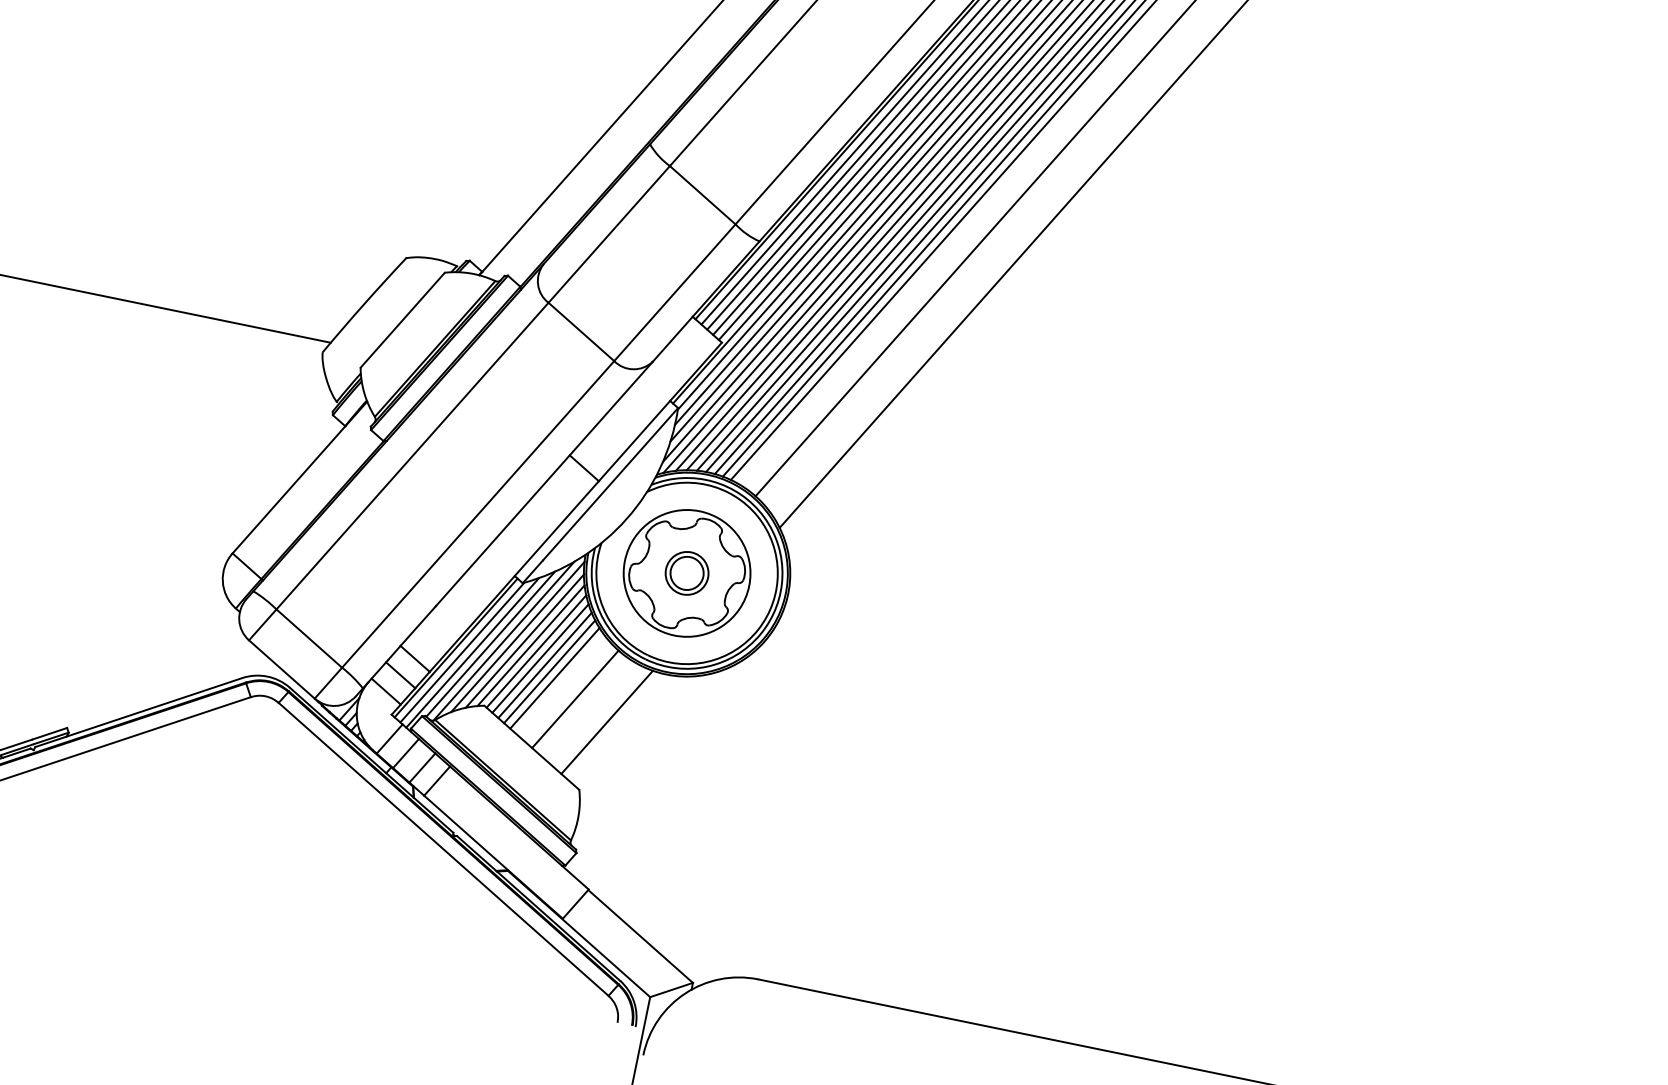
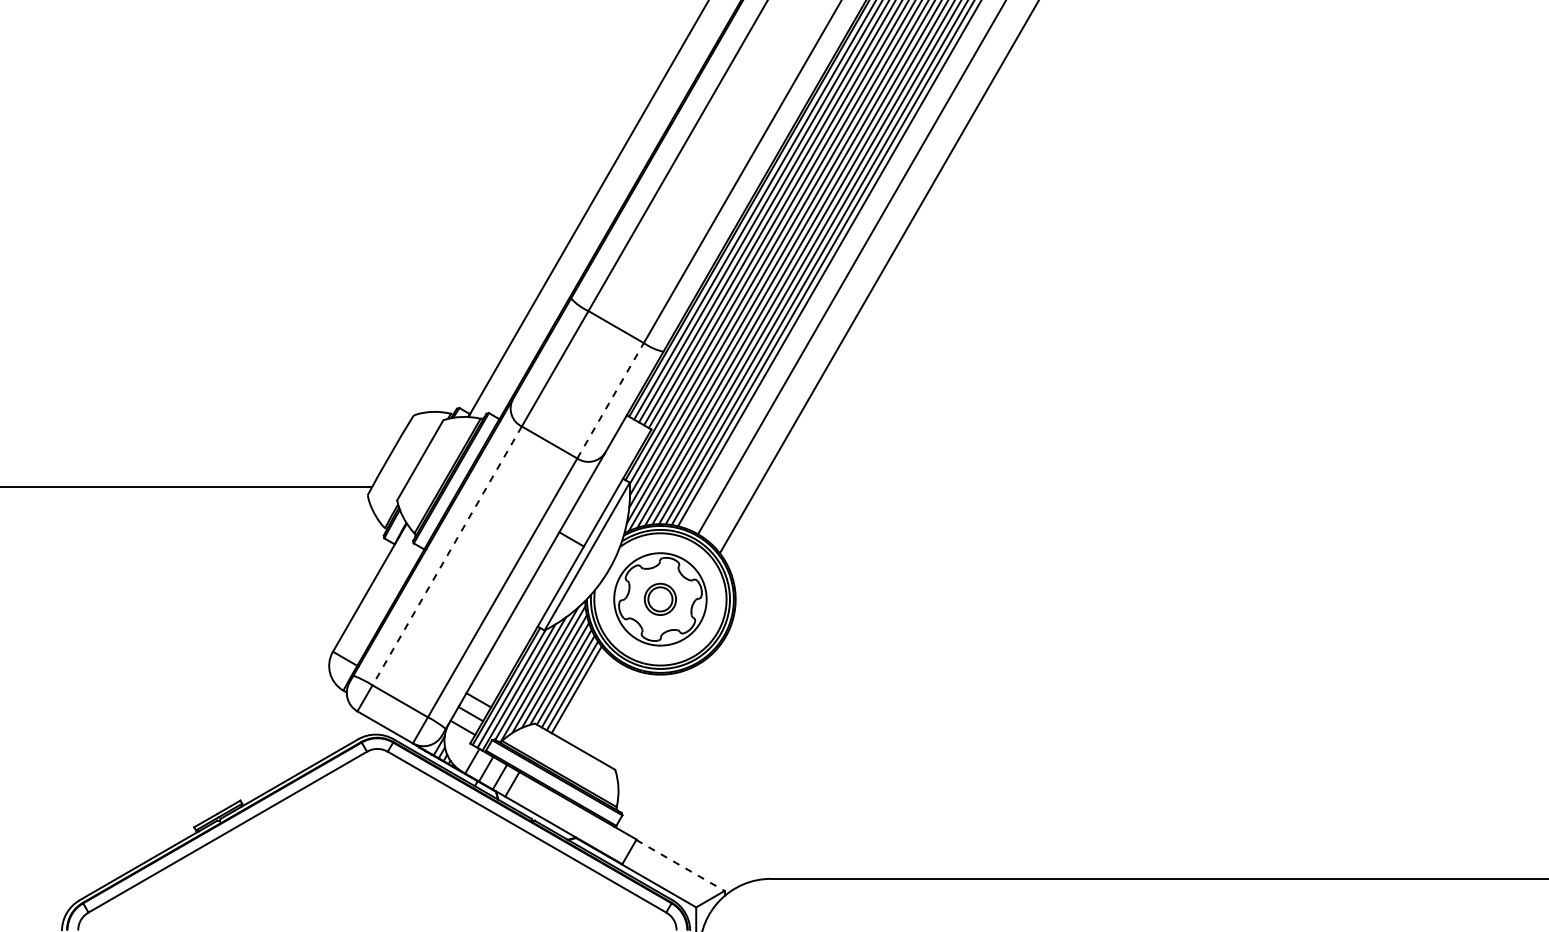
line: (674, 292) -> (610, 400), solid -> dashed
line: (411, 456) -> (446, 556), solid -> dashed
line: (553, 677) -> (580, 693), removed
line: (574, 698) -> (598, 705), removed
line: (607, 722) -> (625, 717), removed
line: (640, 936) -> (680, 865), solid -> dashed

